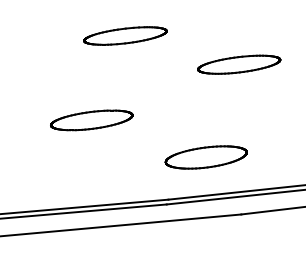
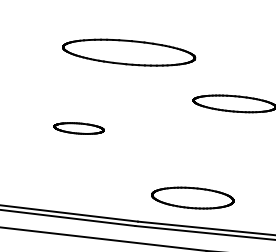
part: (125, 35) -> (129, 52), size x1.6
part: (91, 120) -> (78, 128), size x0.6
part: (205, 157) -> (192, 197), moved

